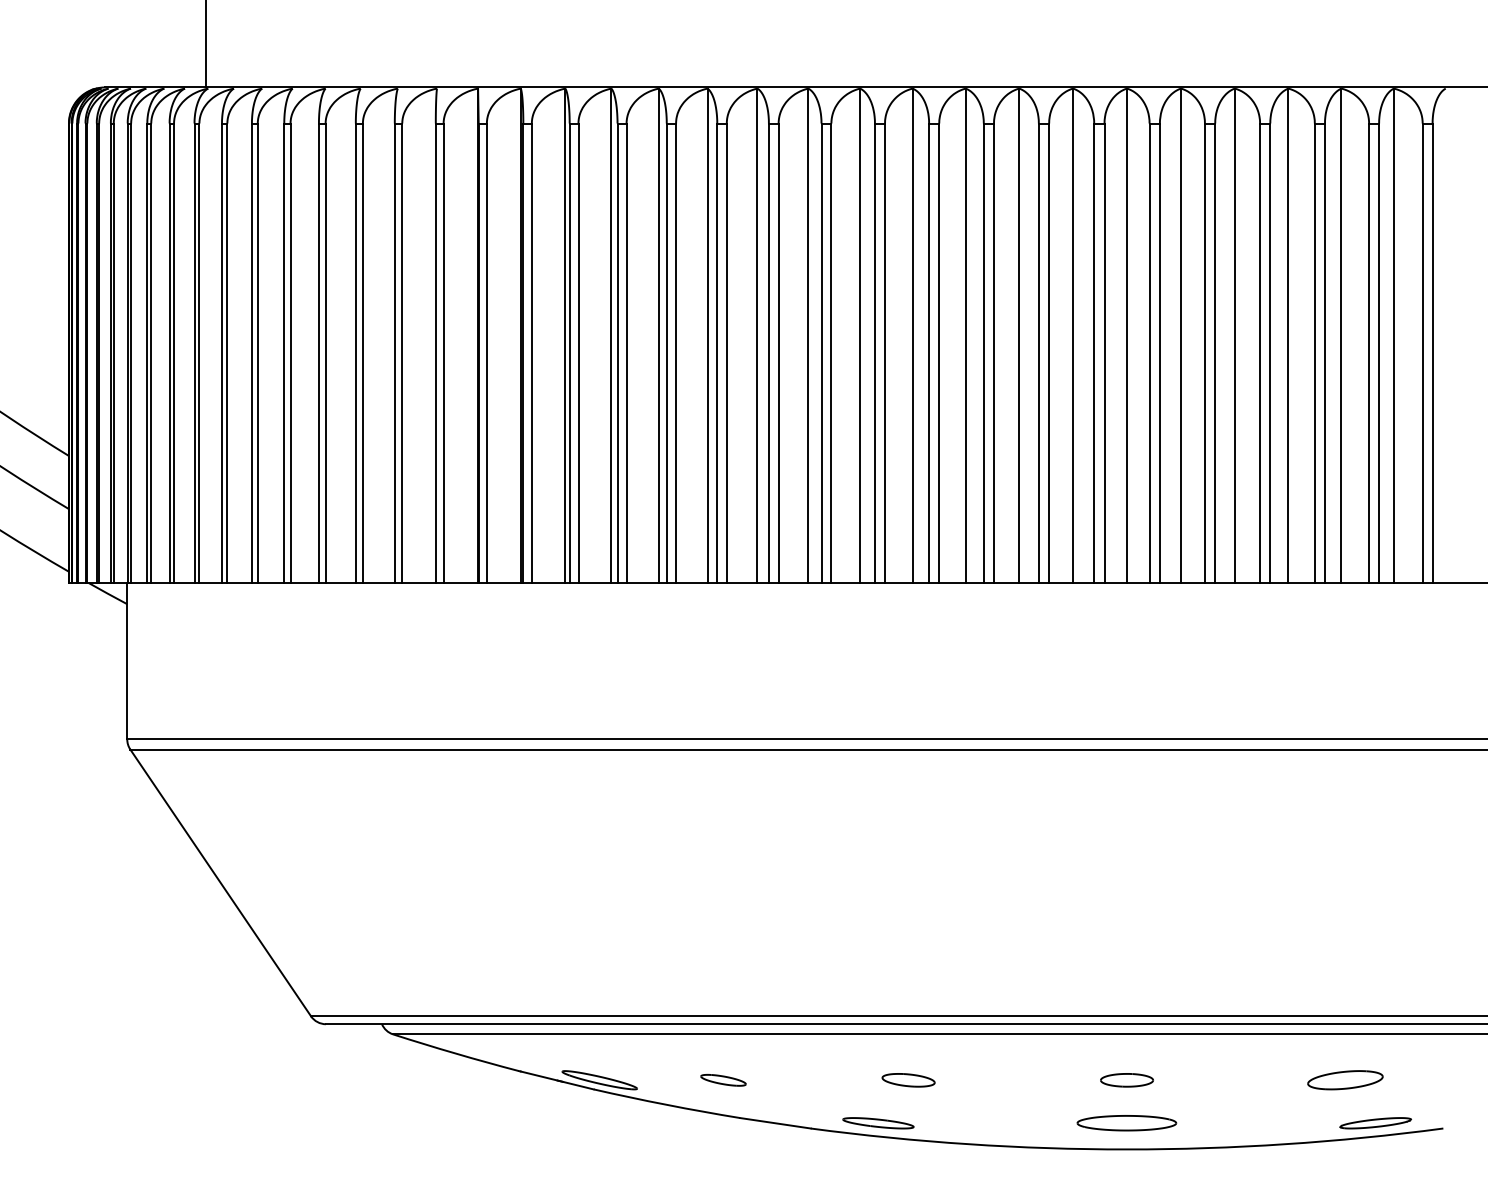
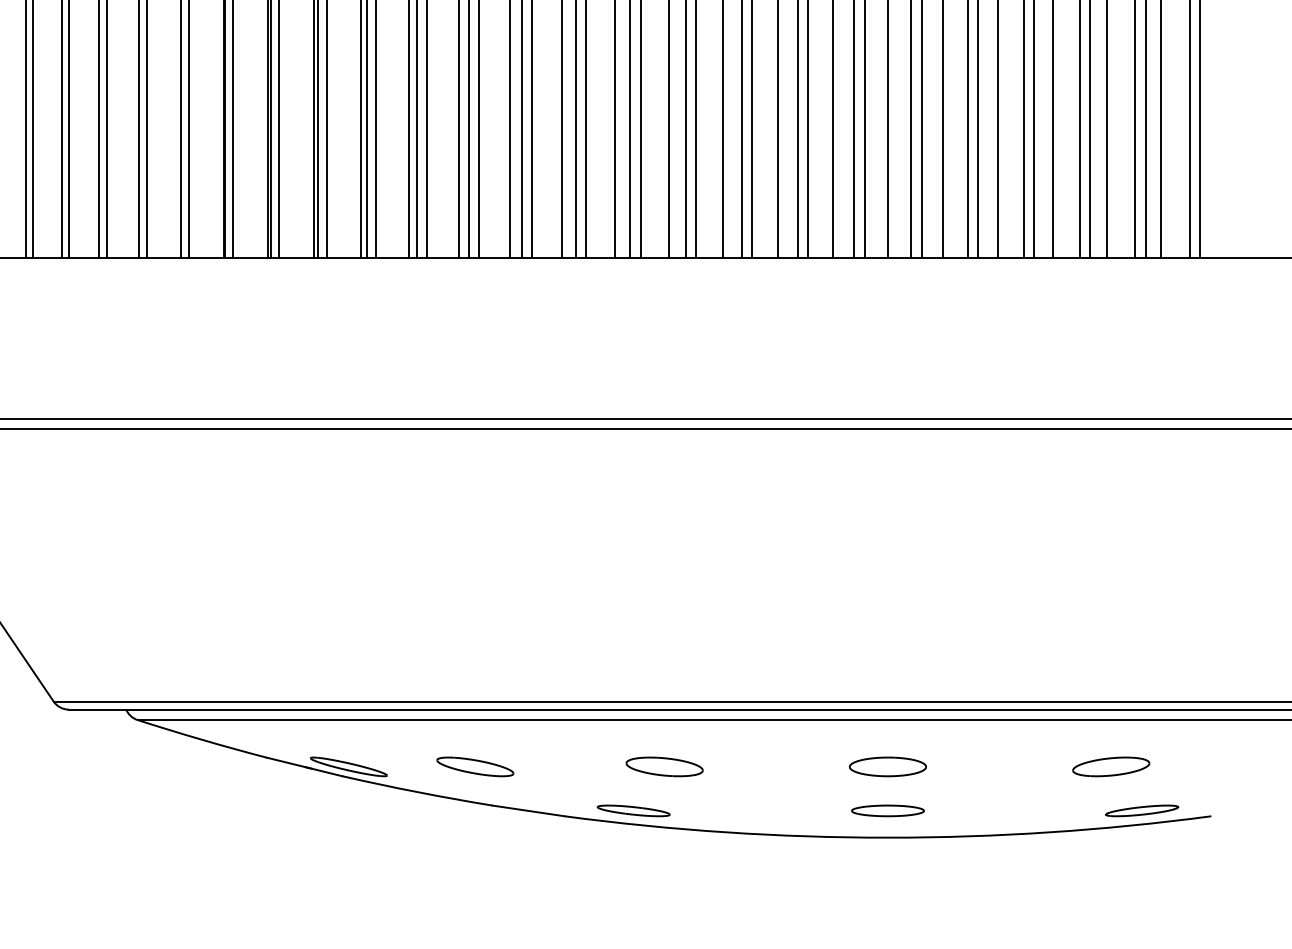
part: (723, 1080) -> (475, 767), size x1.67
part: (908, 1080) -> (664, 767), size x1.43
part: (1126, 1080) -> (887, 767), size x1.43
part: (1127, 1123) -> (888, 811), size x0.71

